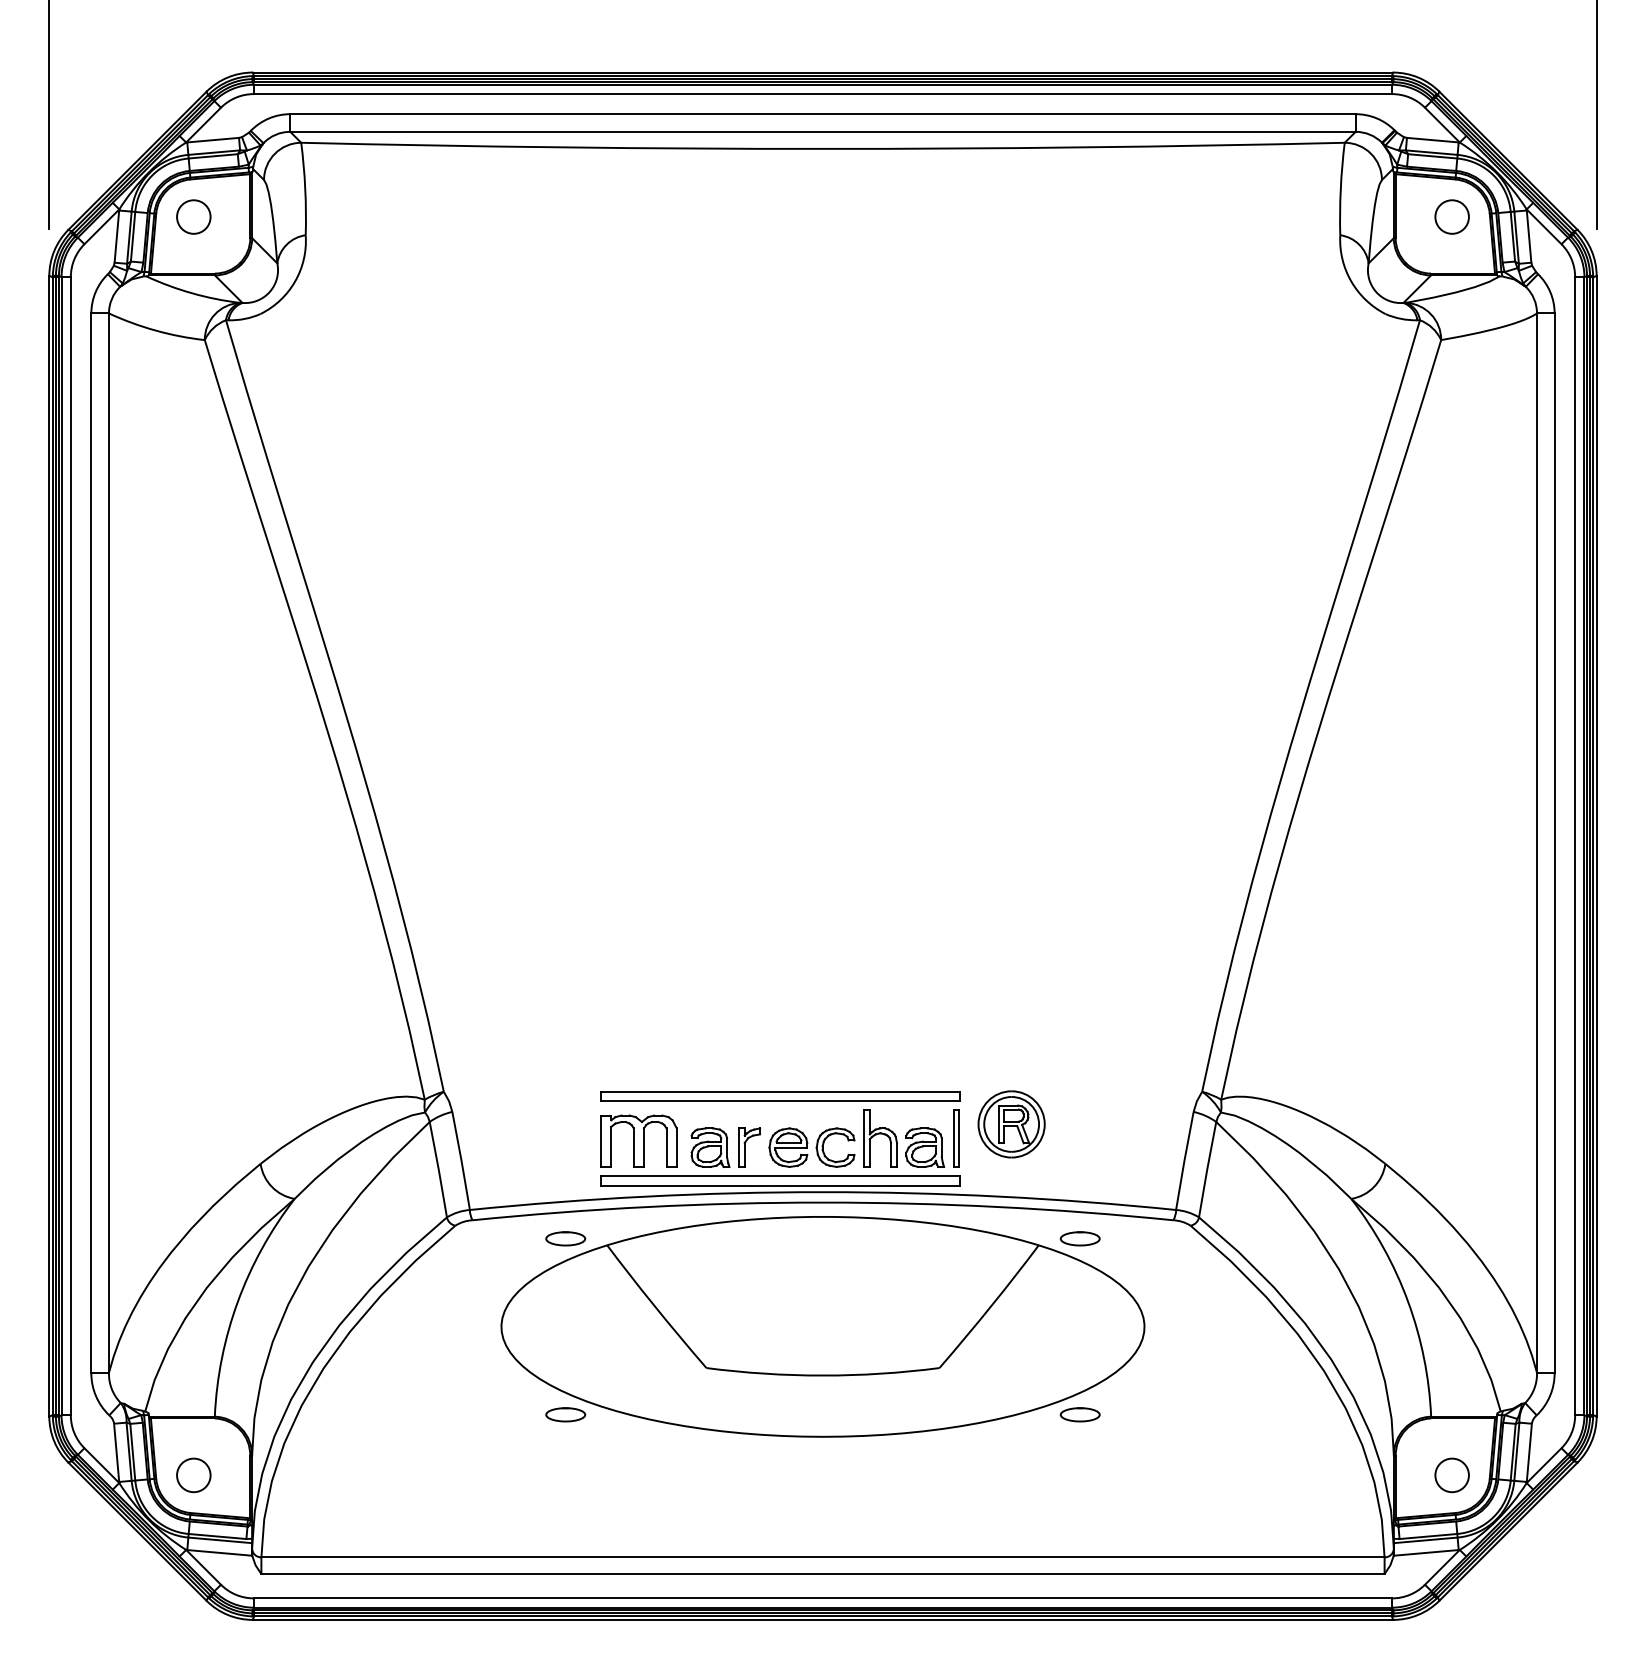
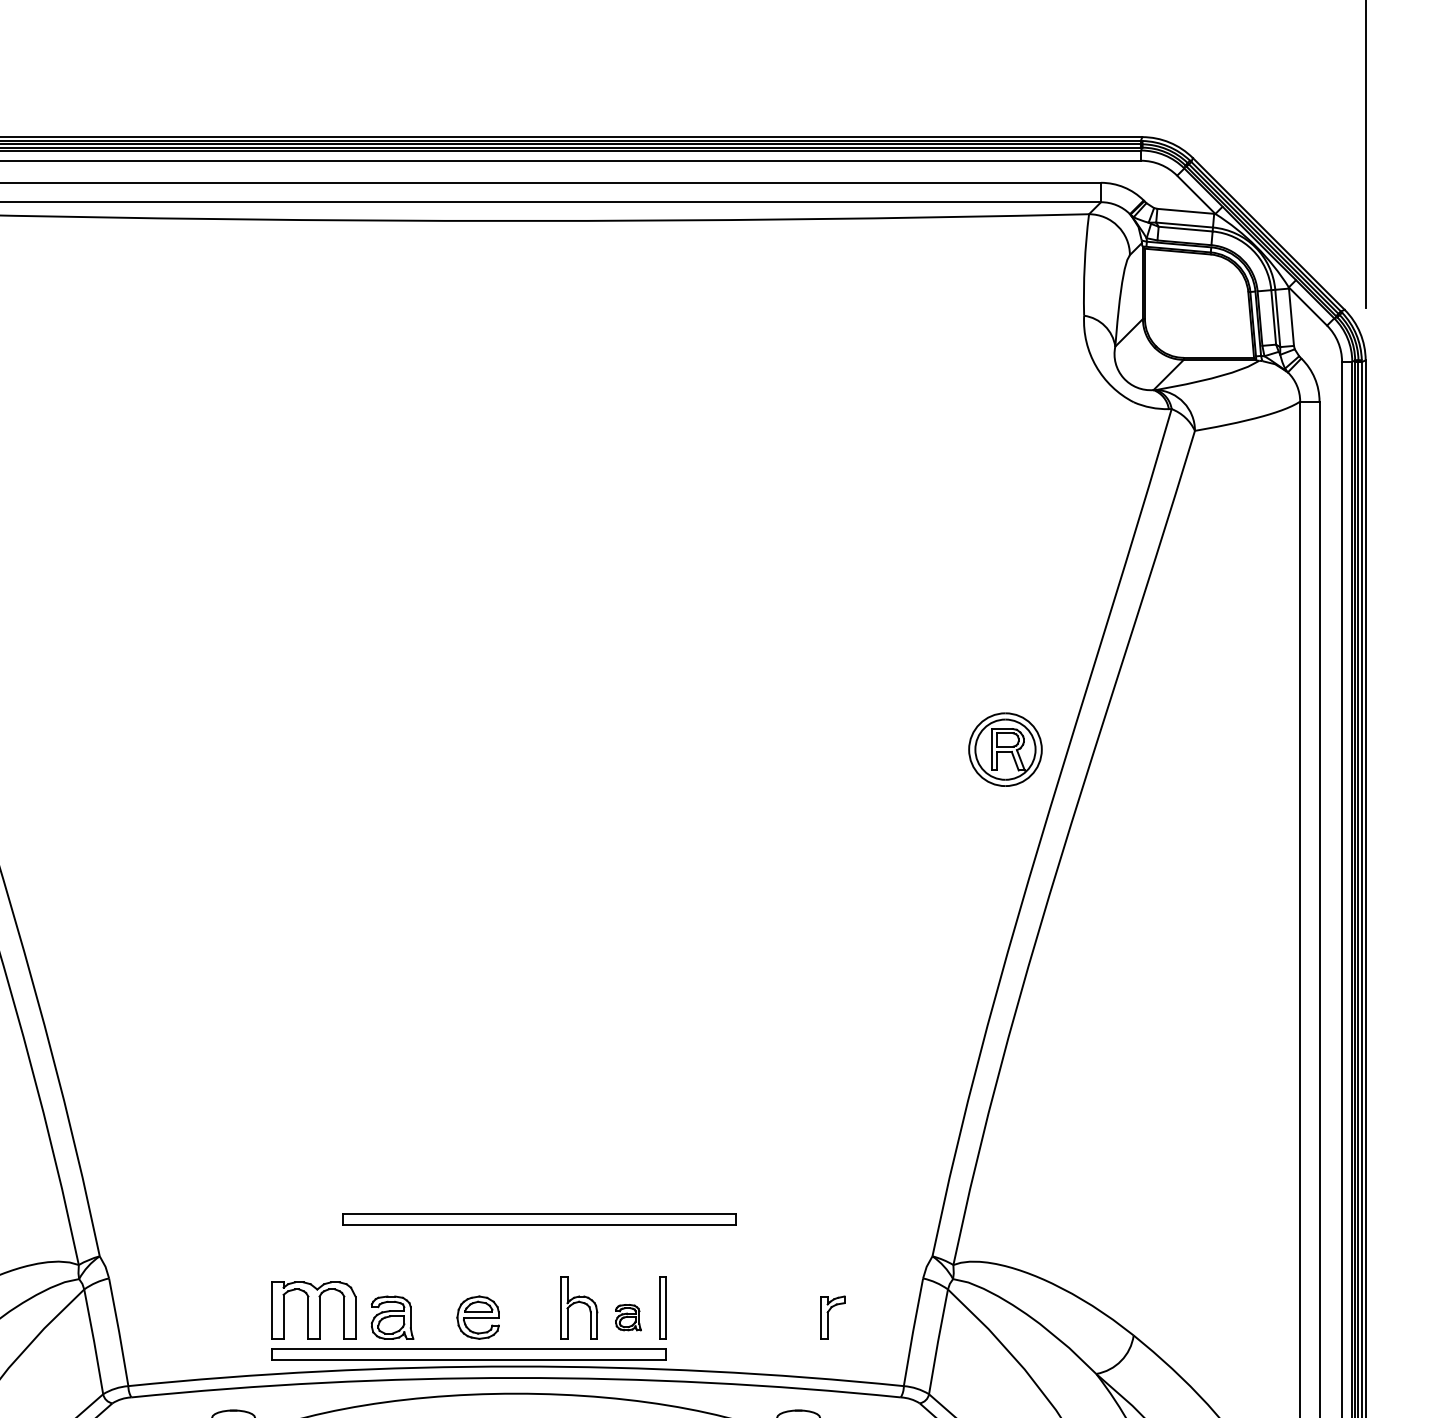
circle: (1451, 216) -> (1206, 295), removed
part: (780, 1096) -> (539, 1219), moved
part: (1011, 1124) -> (1005, 749), moved
part: (824, 1143) -> (517, 1313), removed
part: (749, 1147) -> (832, 1317), moved
part: (925, 1147) -> (628, 1317), size x0.6

